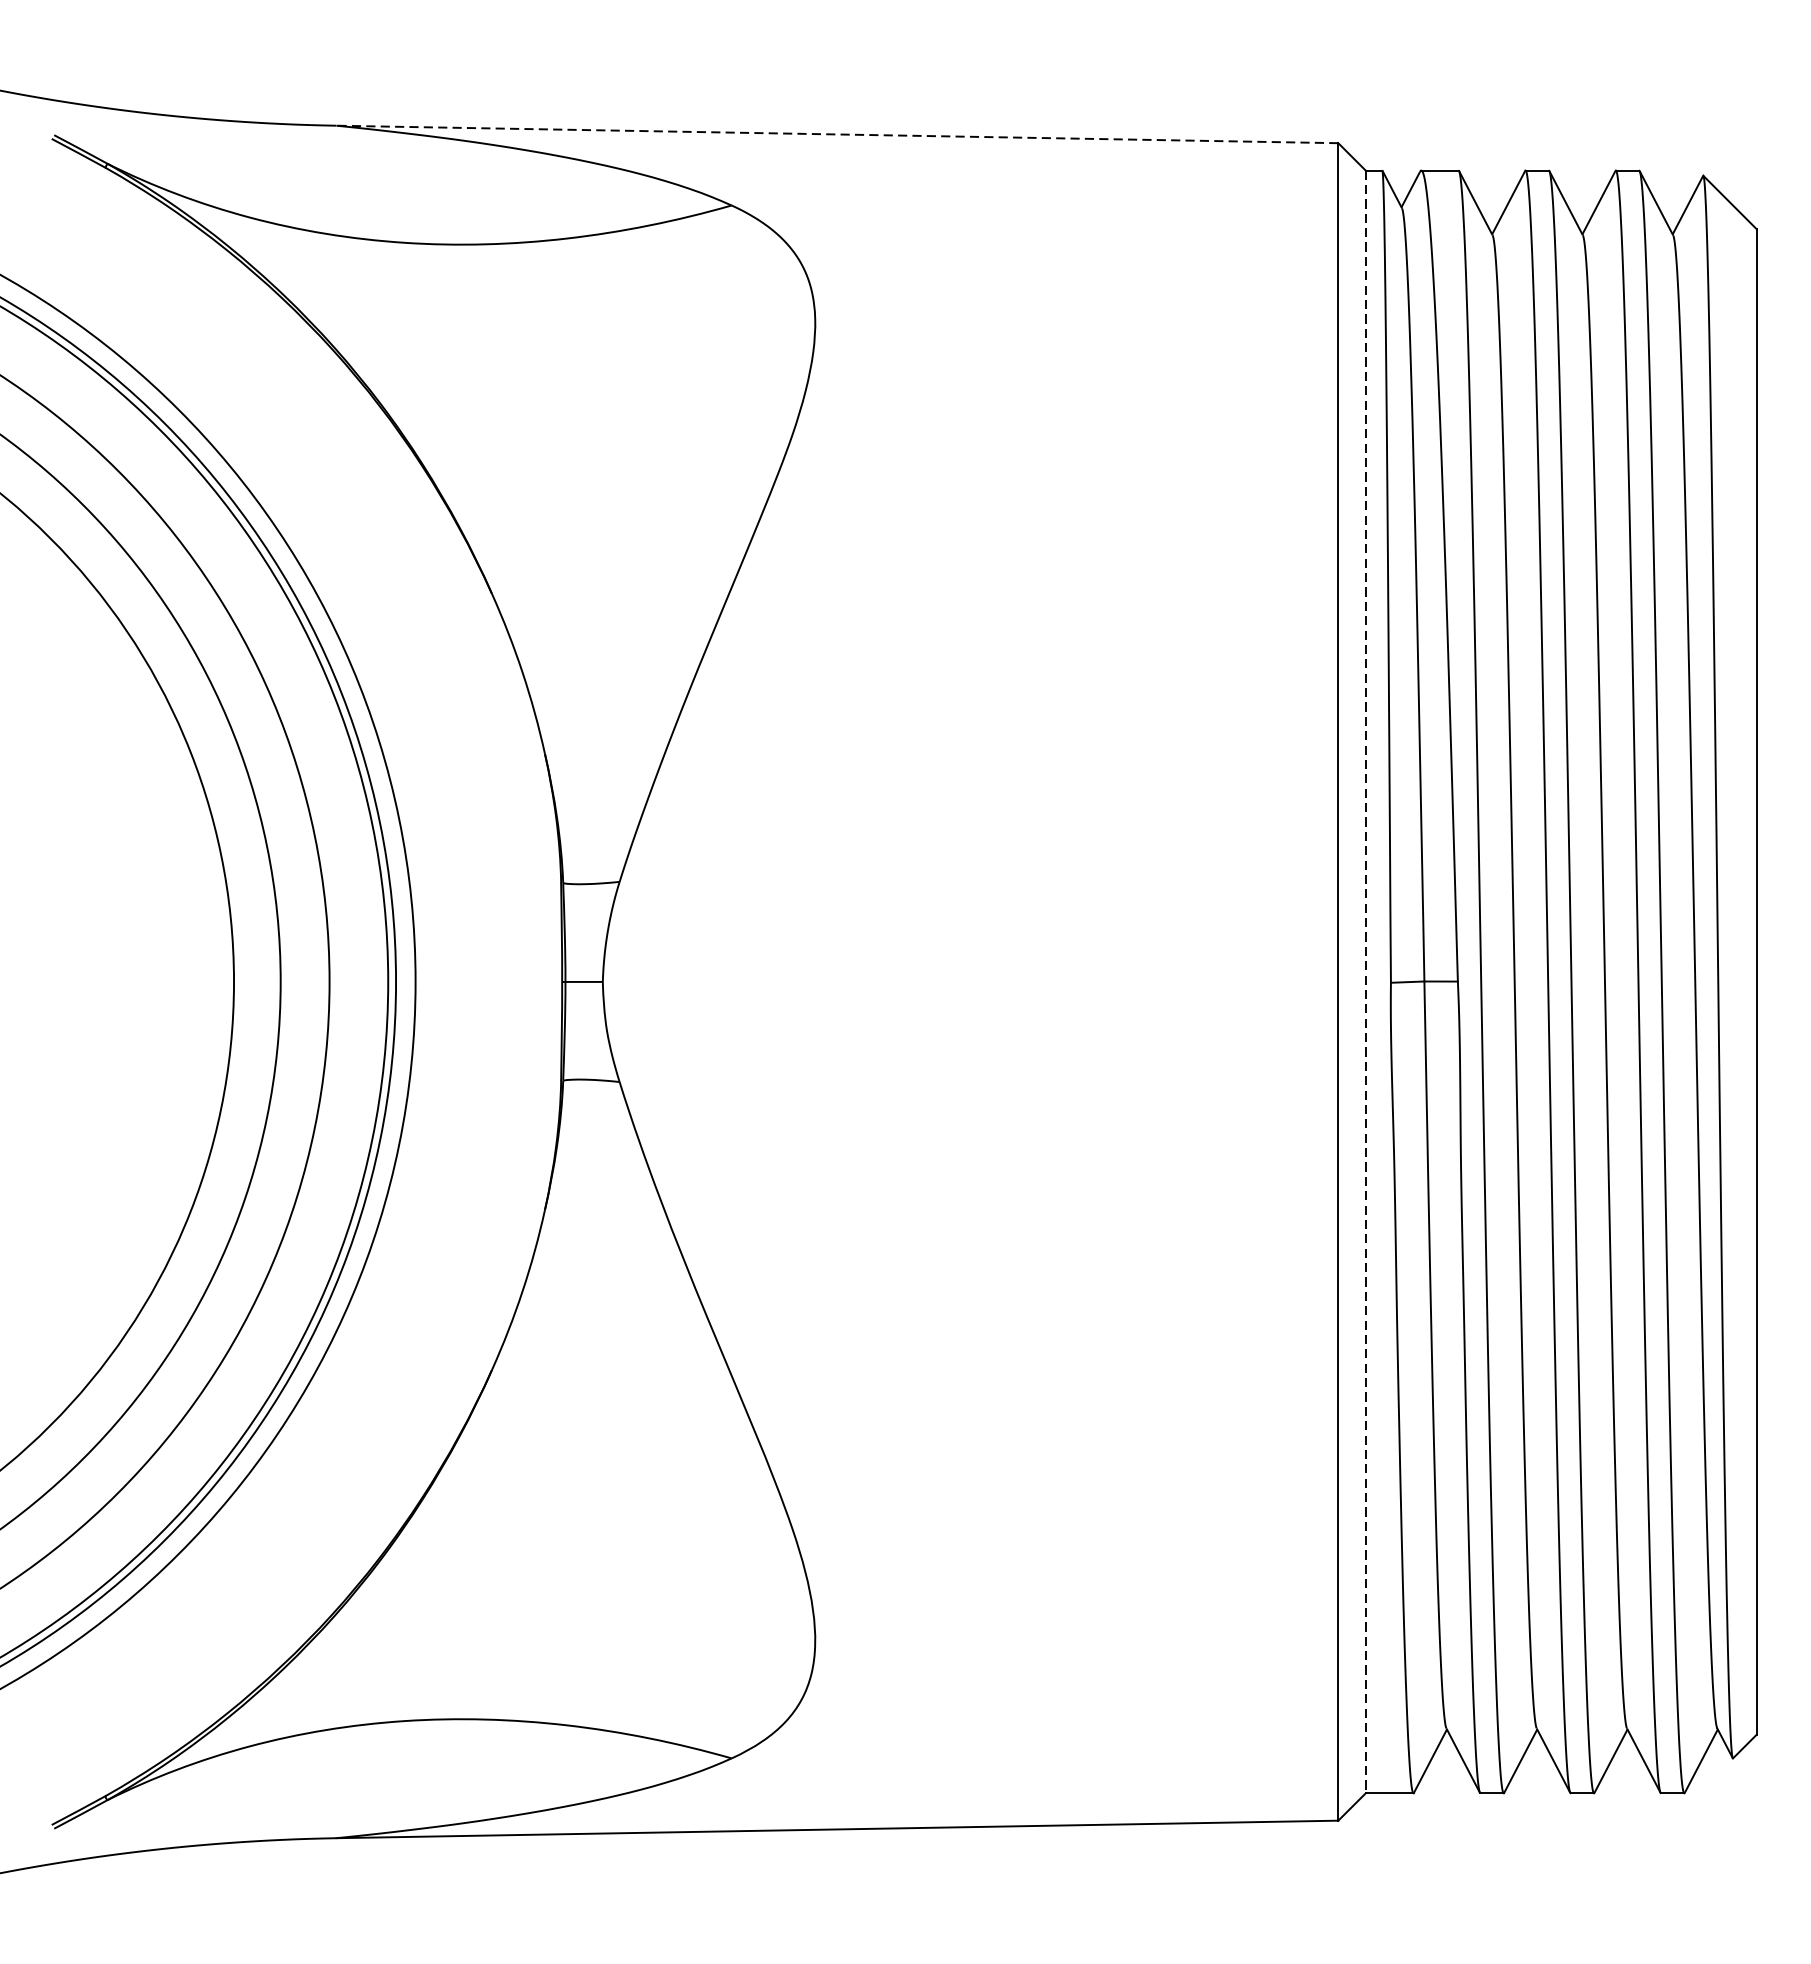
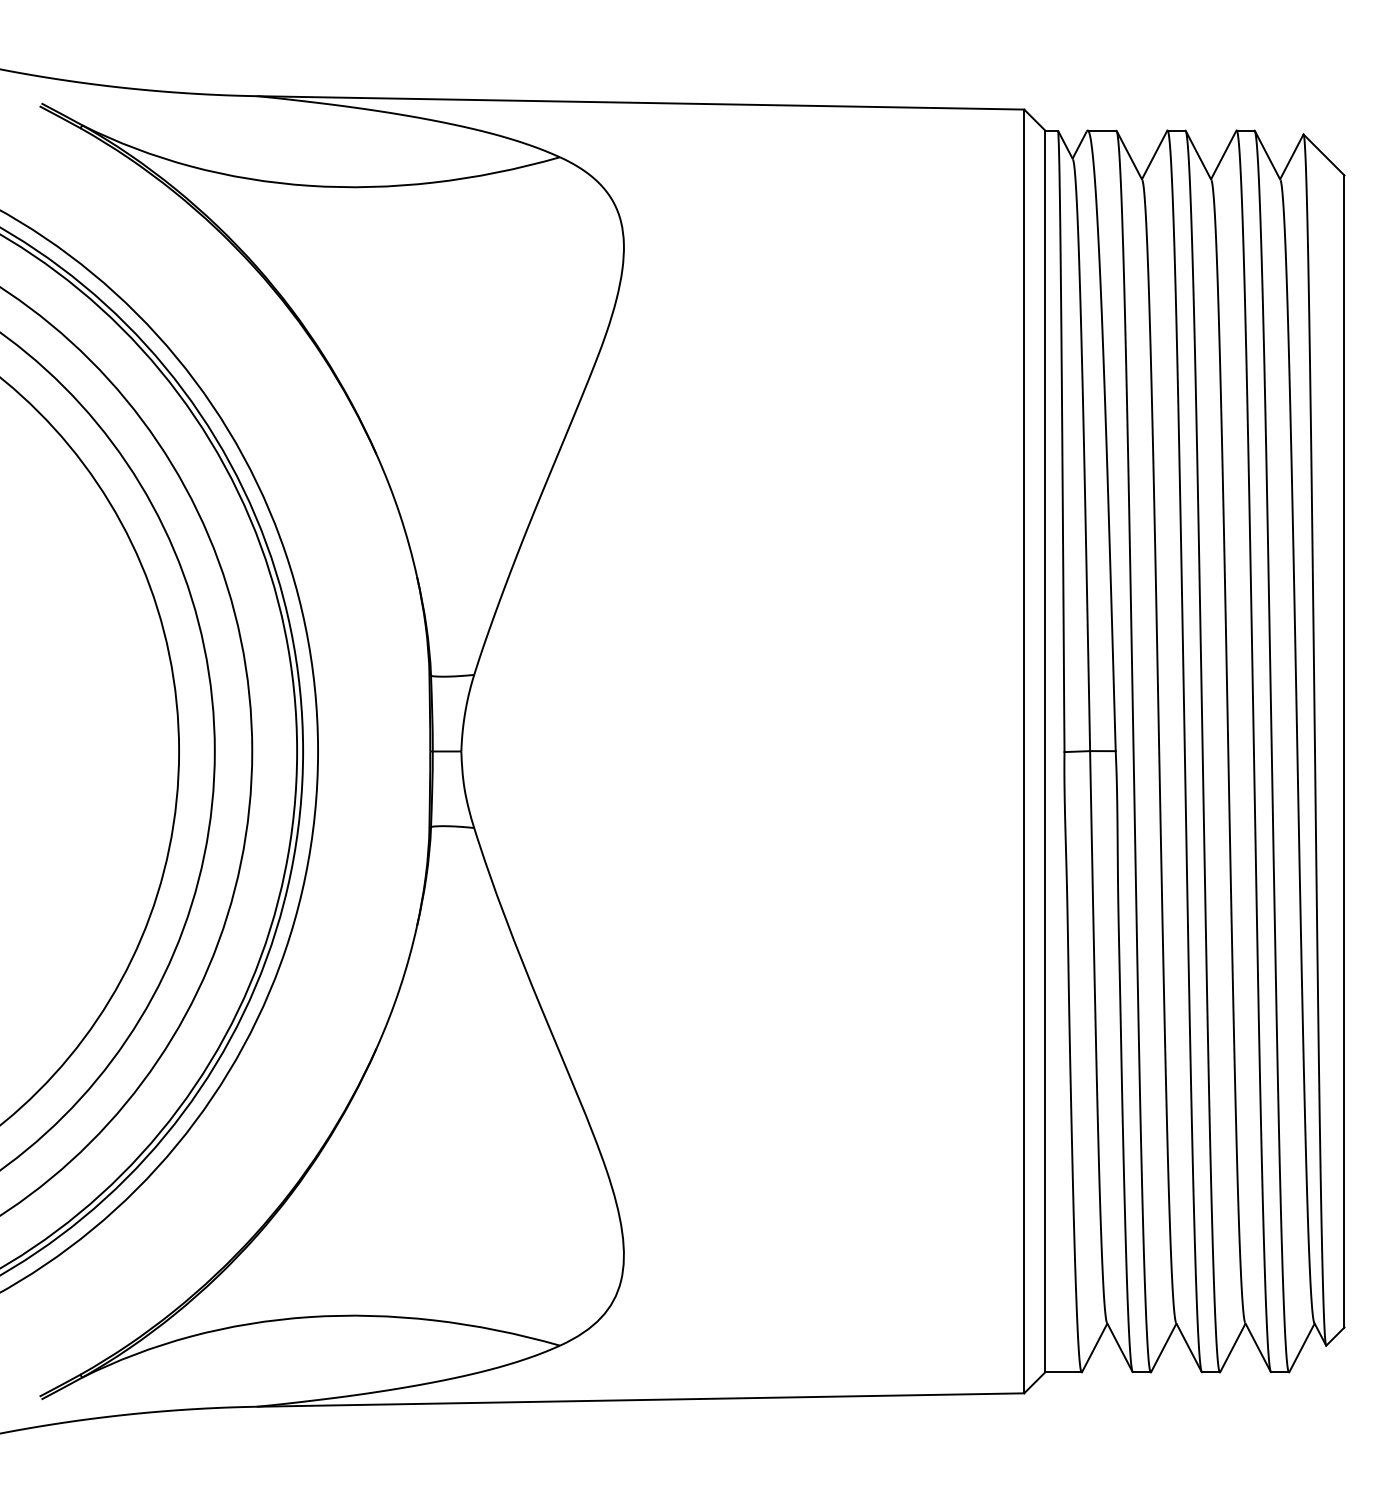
line: (836, 133) -> (640, 102), dashed -> solid
line: (1366, 982) -> (1045, 751), dashed -> solid

